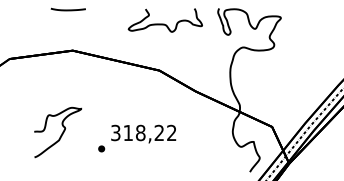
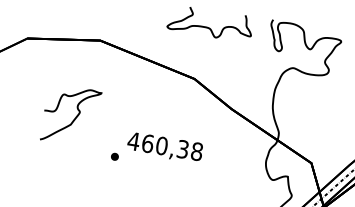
text: (143, 132) -> (165, 145), 318,22 -> 460,38
curve: (61, 133) -> (74, 117), moved

